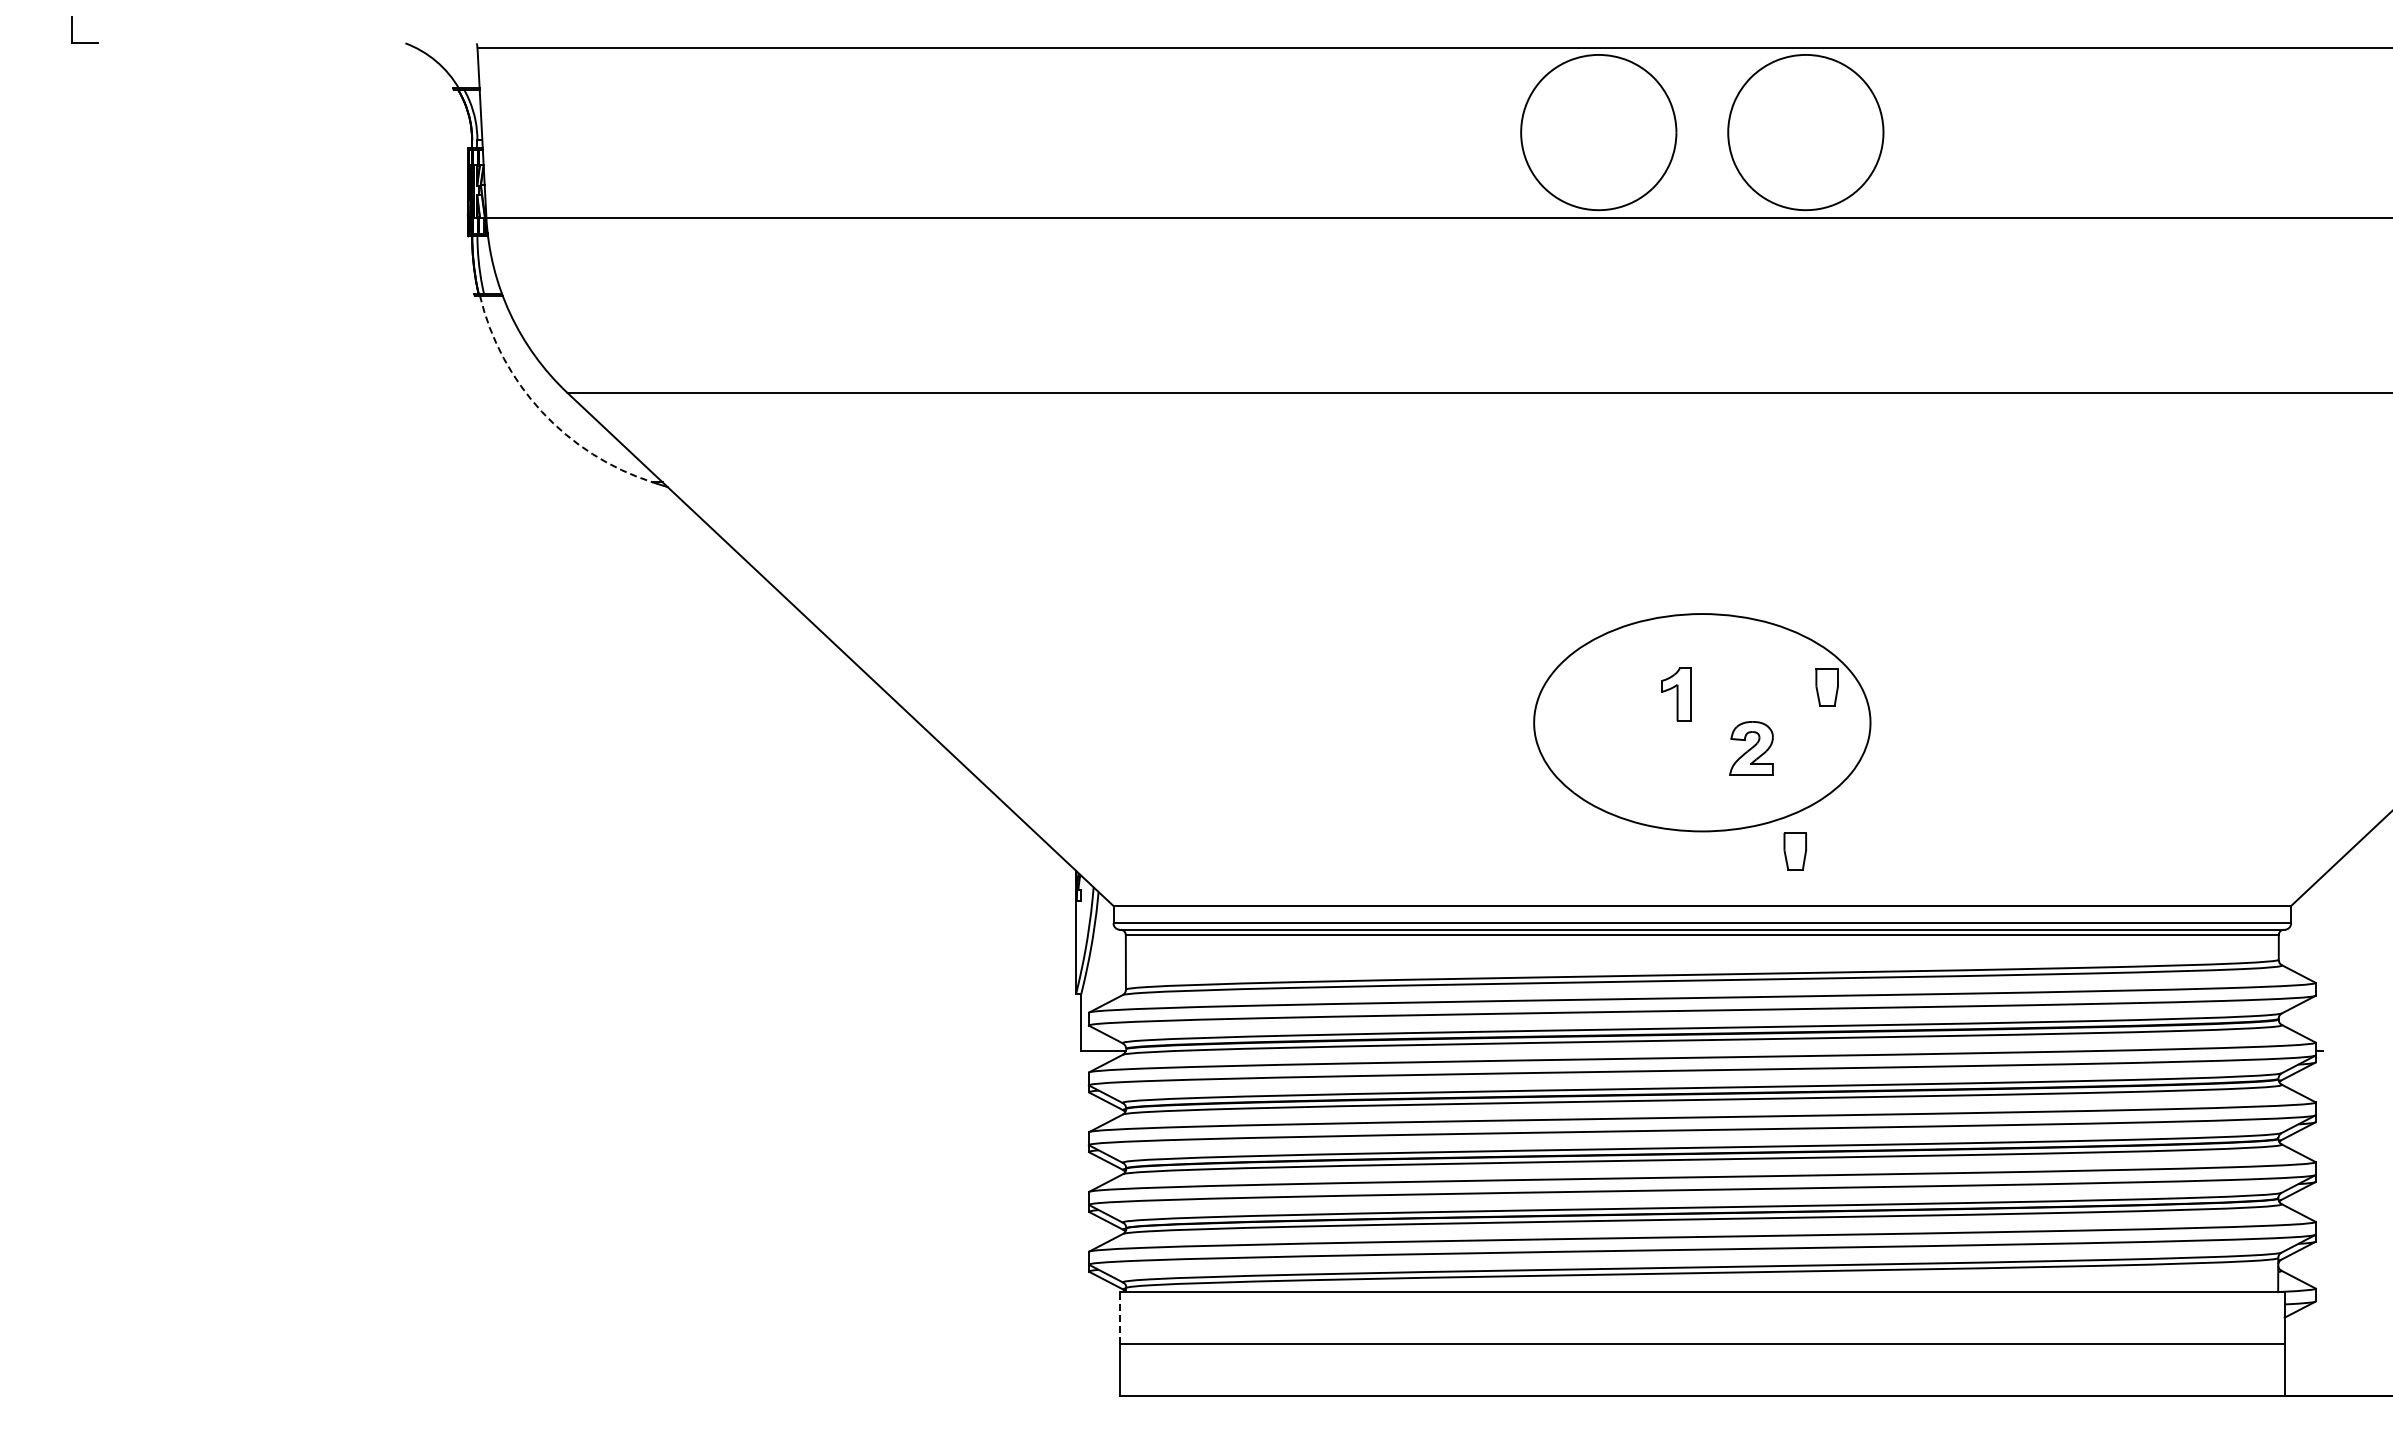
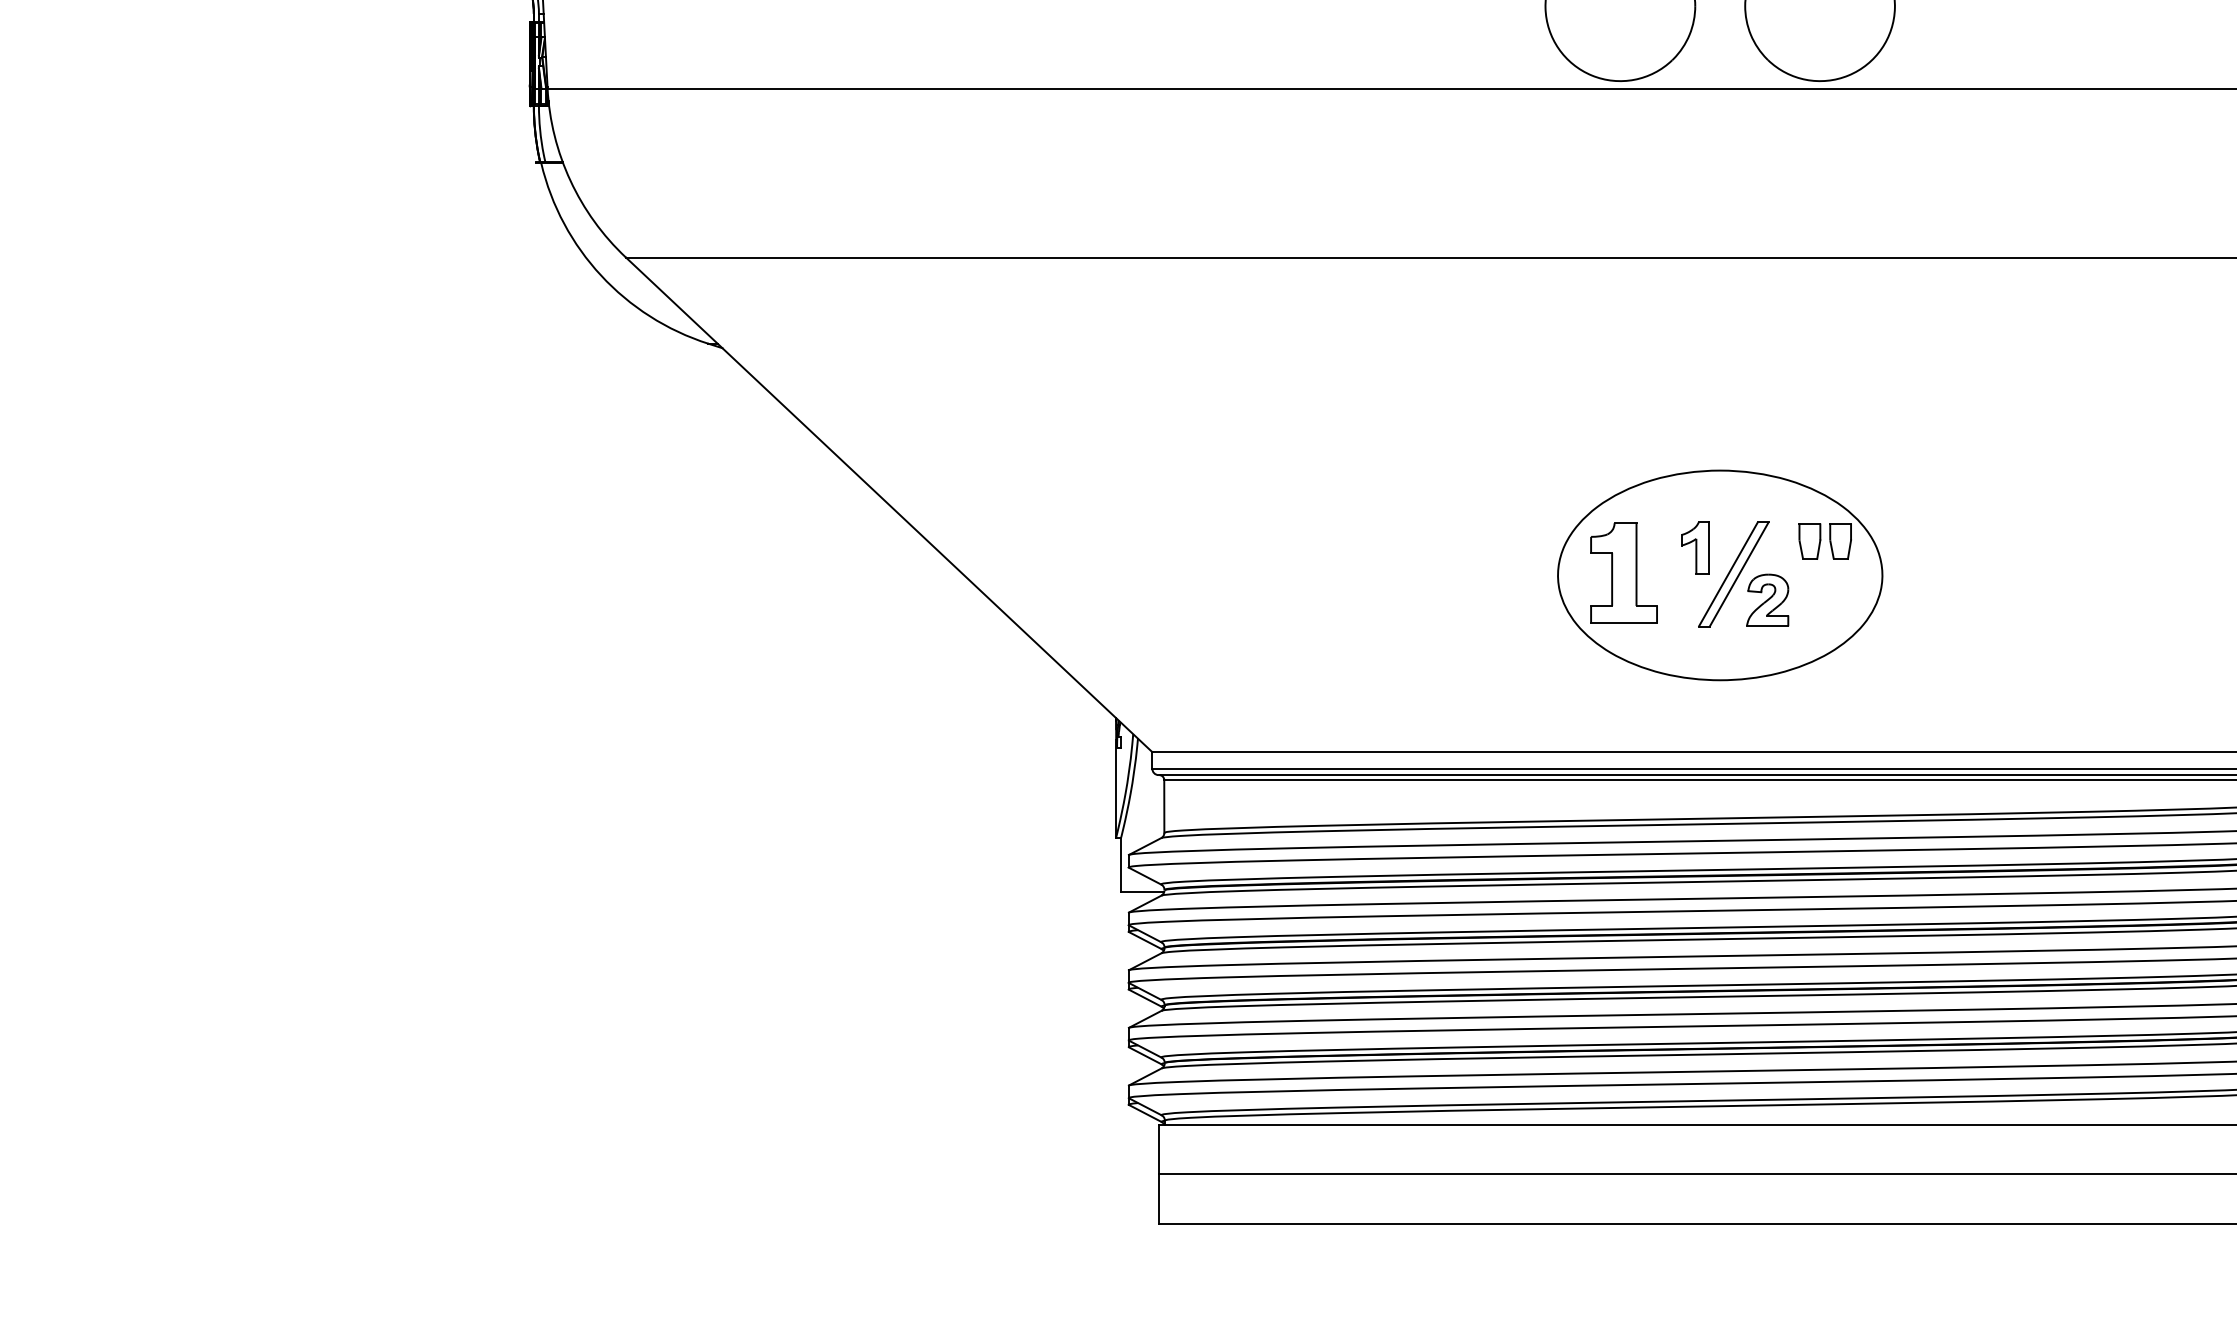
arc: (541, 411) -> (600, 275), dashed -> solid
part: (1602, 720) -> (1623, 573), added
part: (1716, 721) -> (1733, 574), added
part: (1795, 851) -> (1810, 541), moved
line: (1119, 1318) -> (1158, 1149), dashed -> solid

